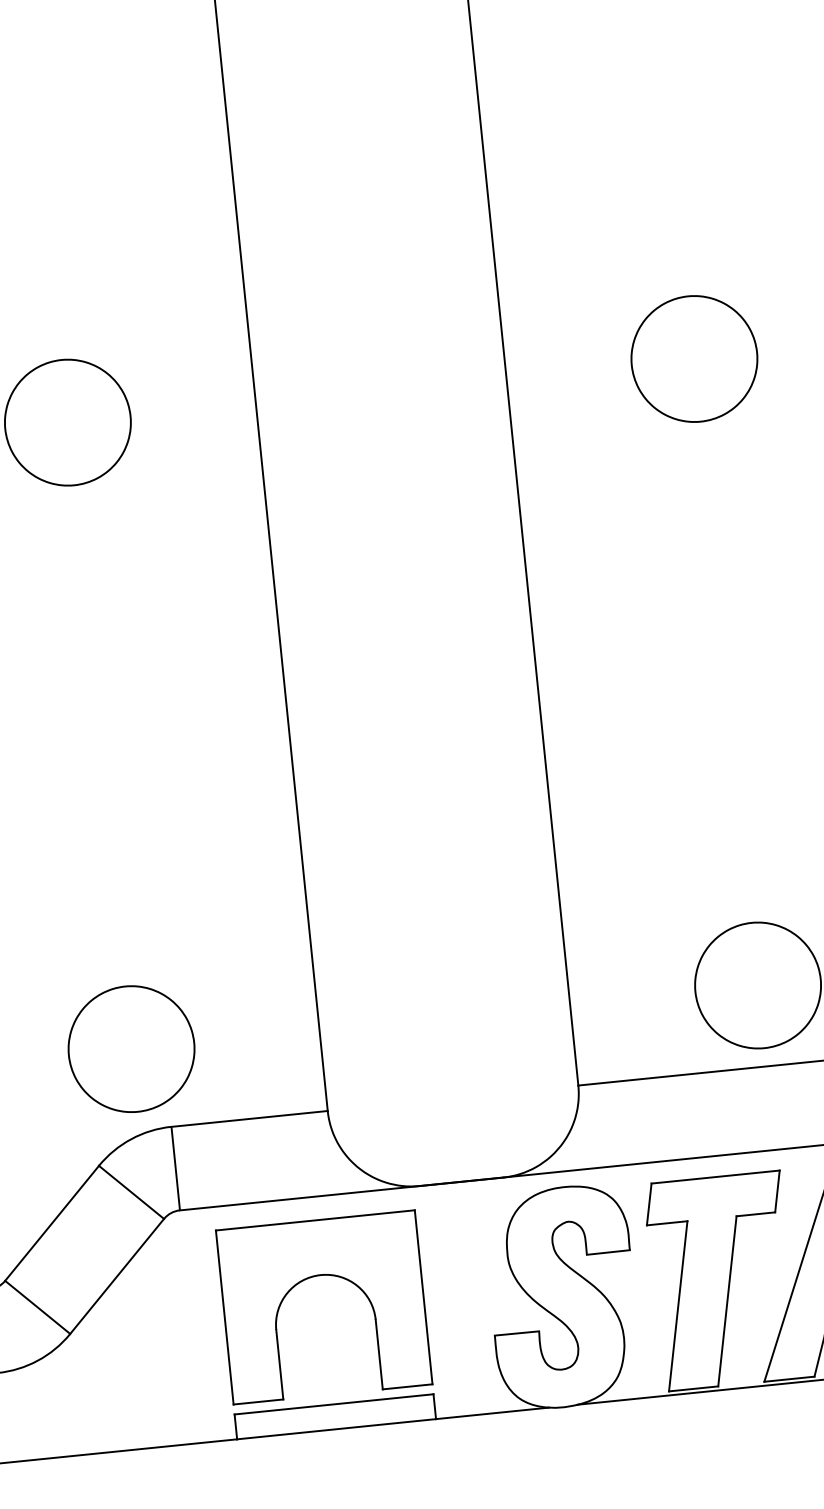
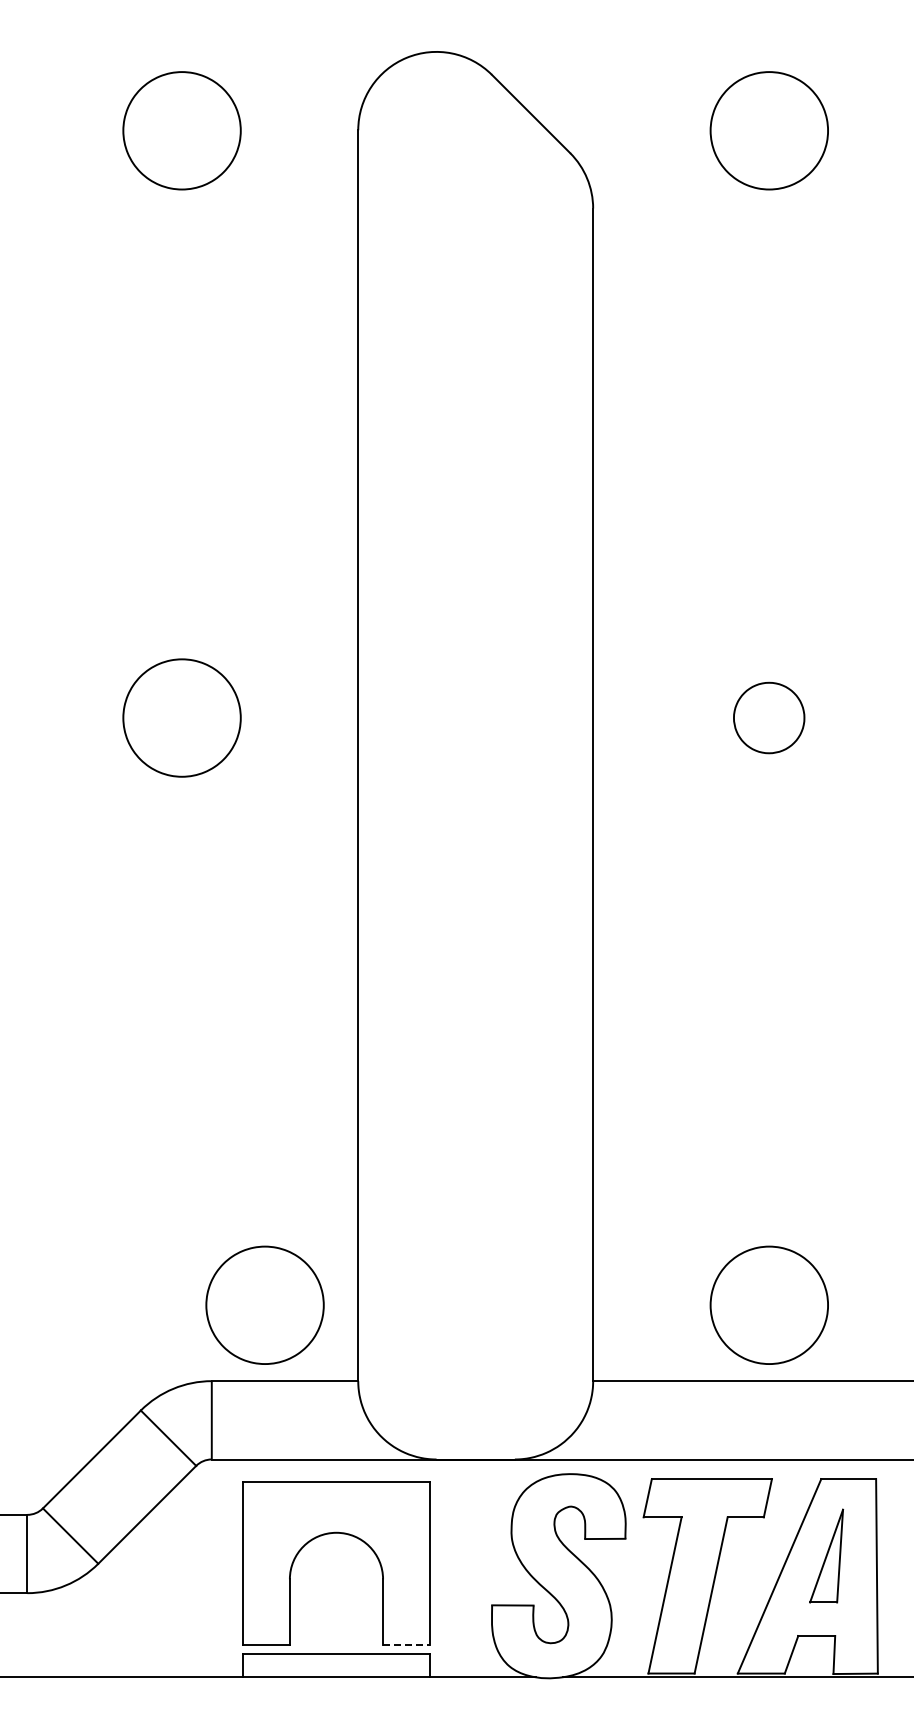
part: (693, 358) -> (768, 717), size x0.6
part: (130, 1048) -> (264, 1304), moved
line: (407, 1386) -> (406, 1644), solid -> dashed

